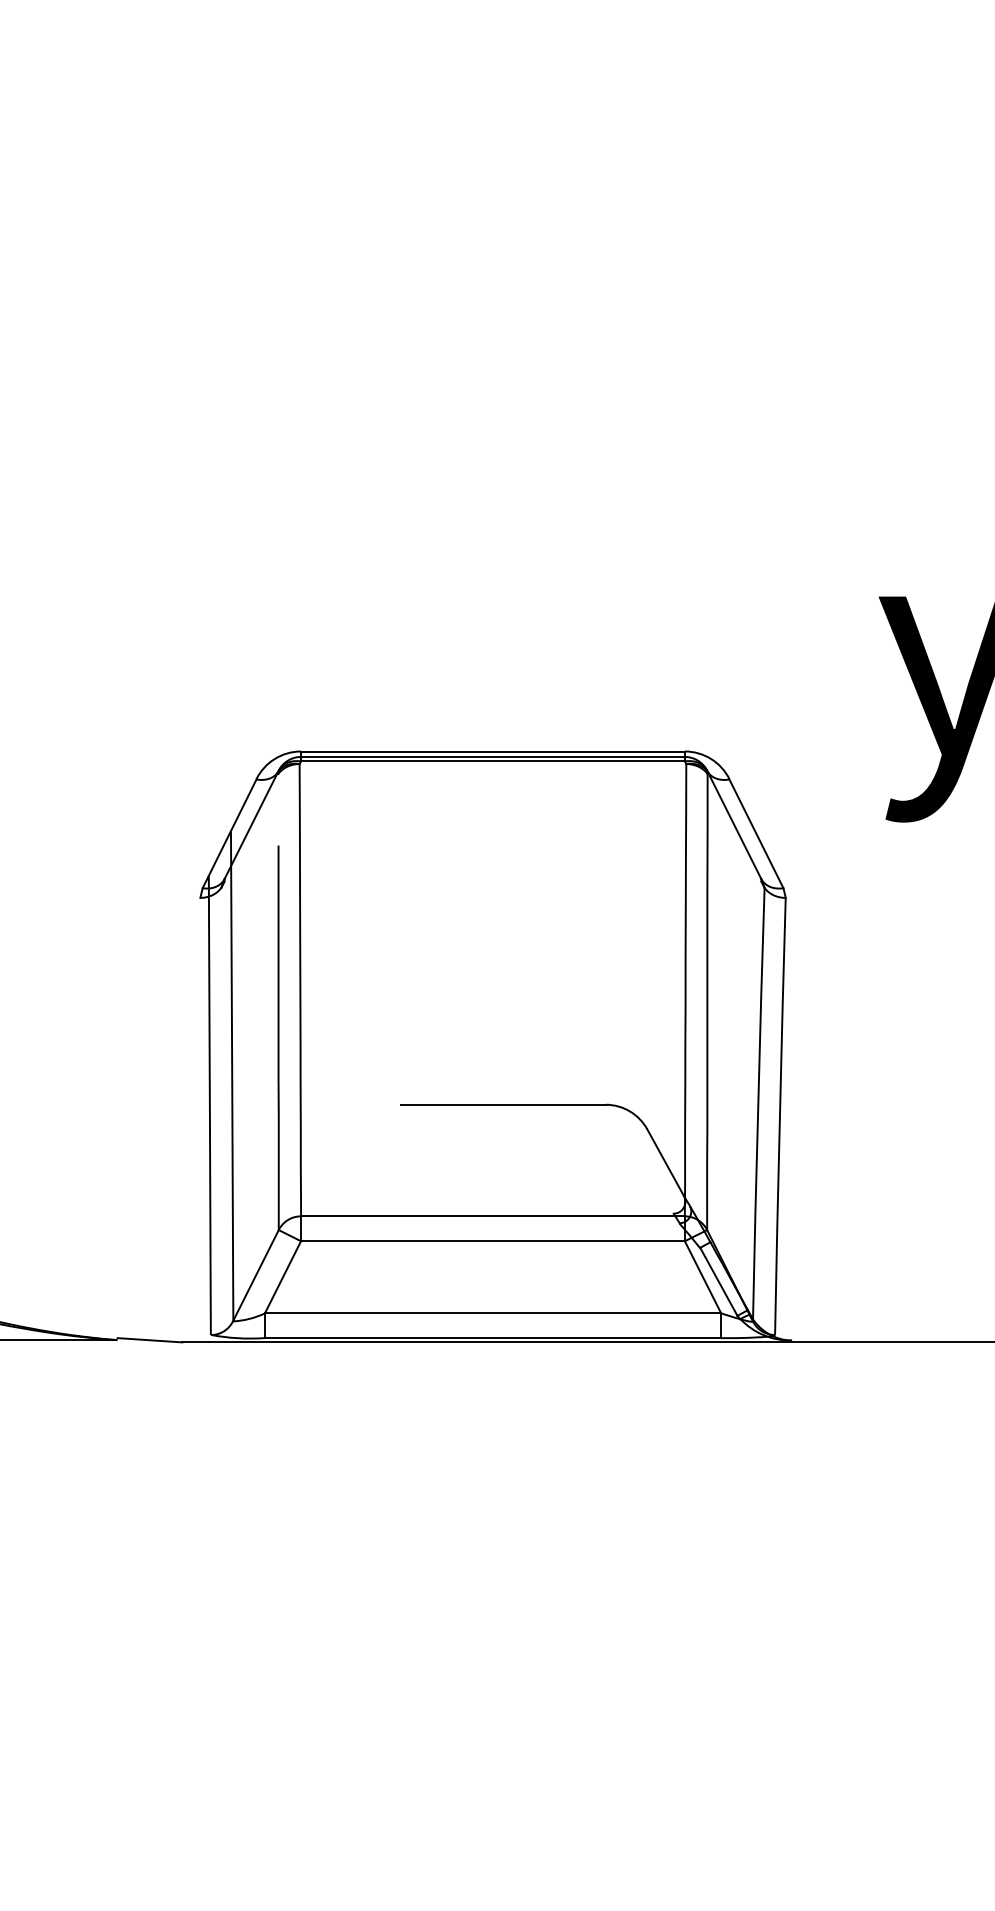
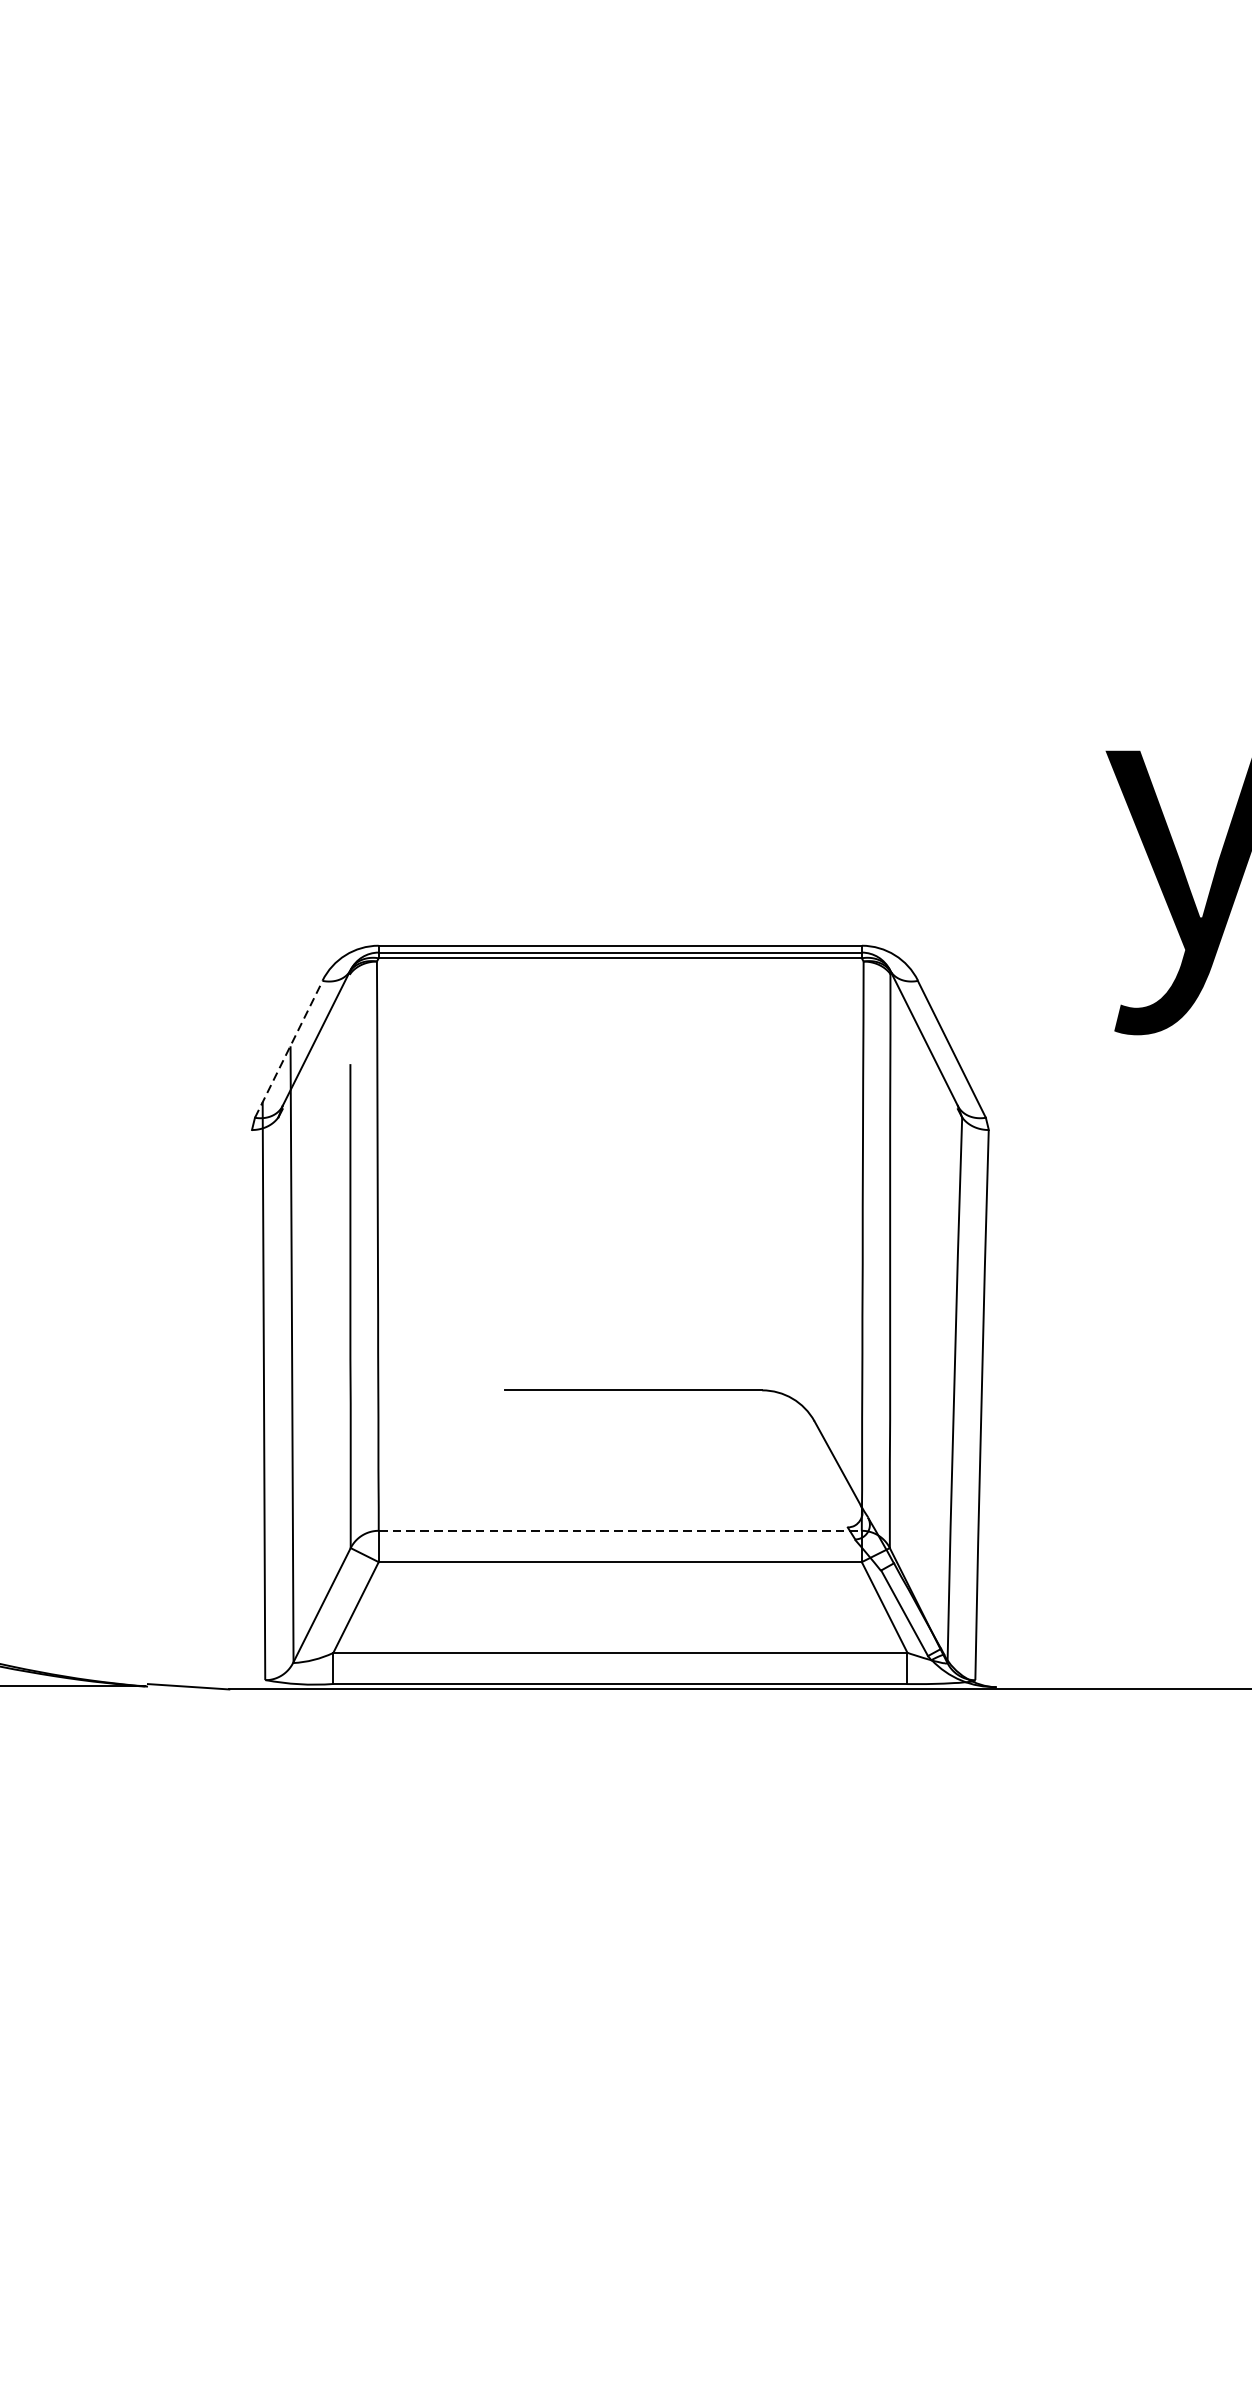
line: (229, 833) -> (288, 1048), solid -> dashed
line: (492, 1216) -> (619, 1530), solid -> dashed

